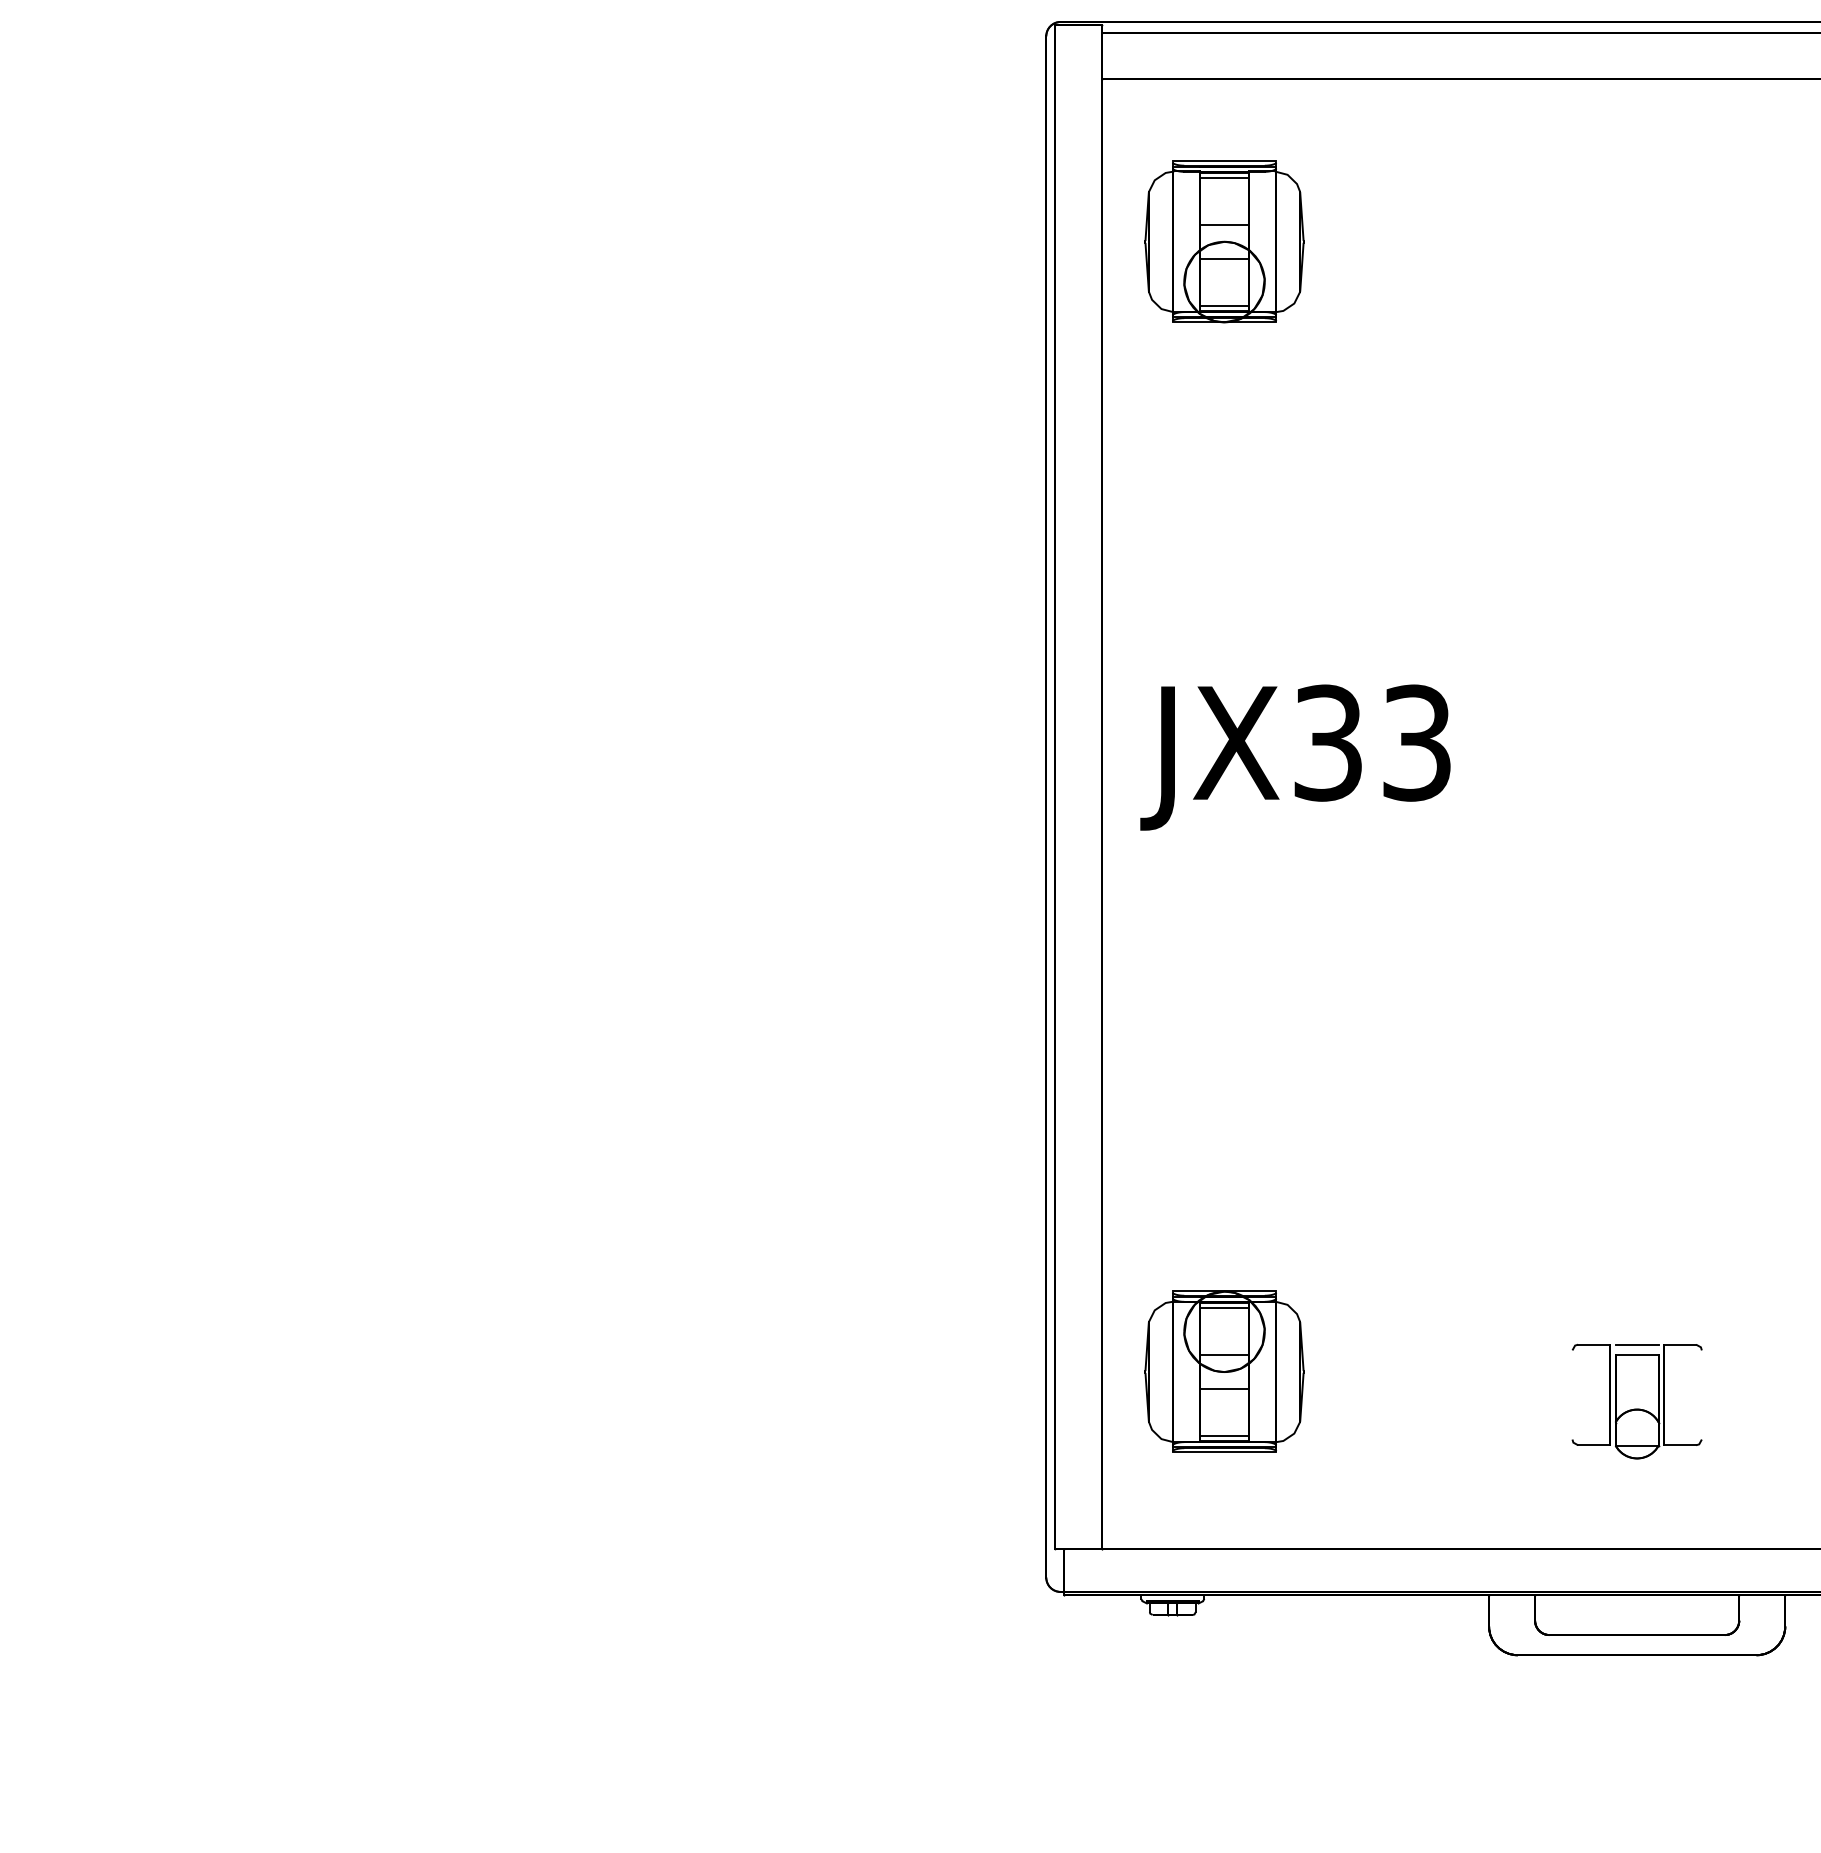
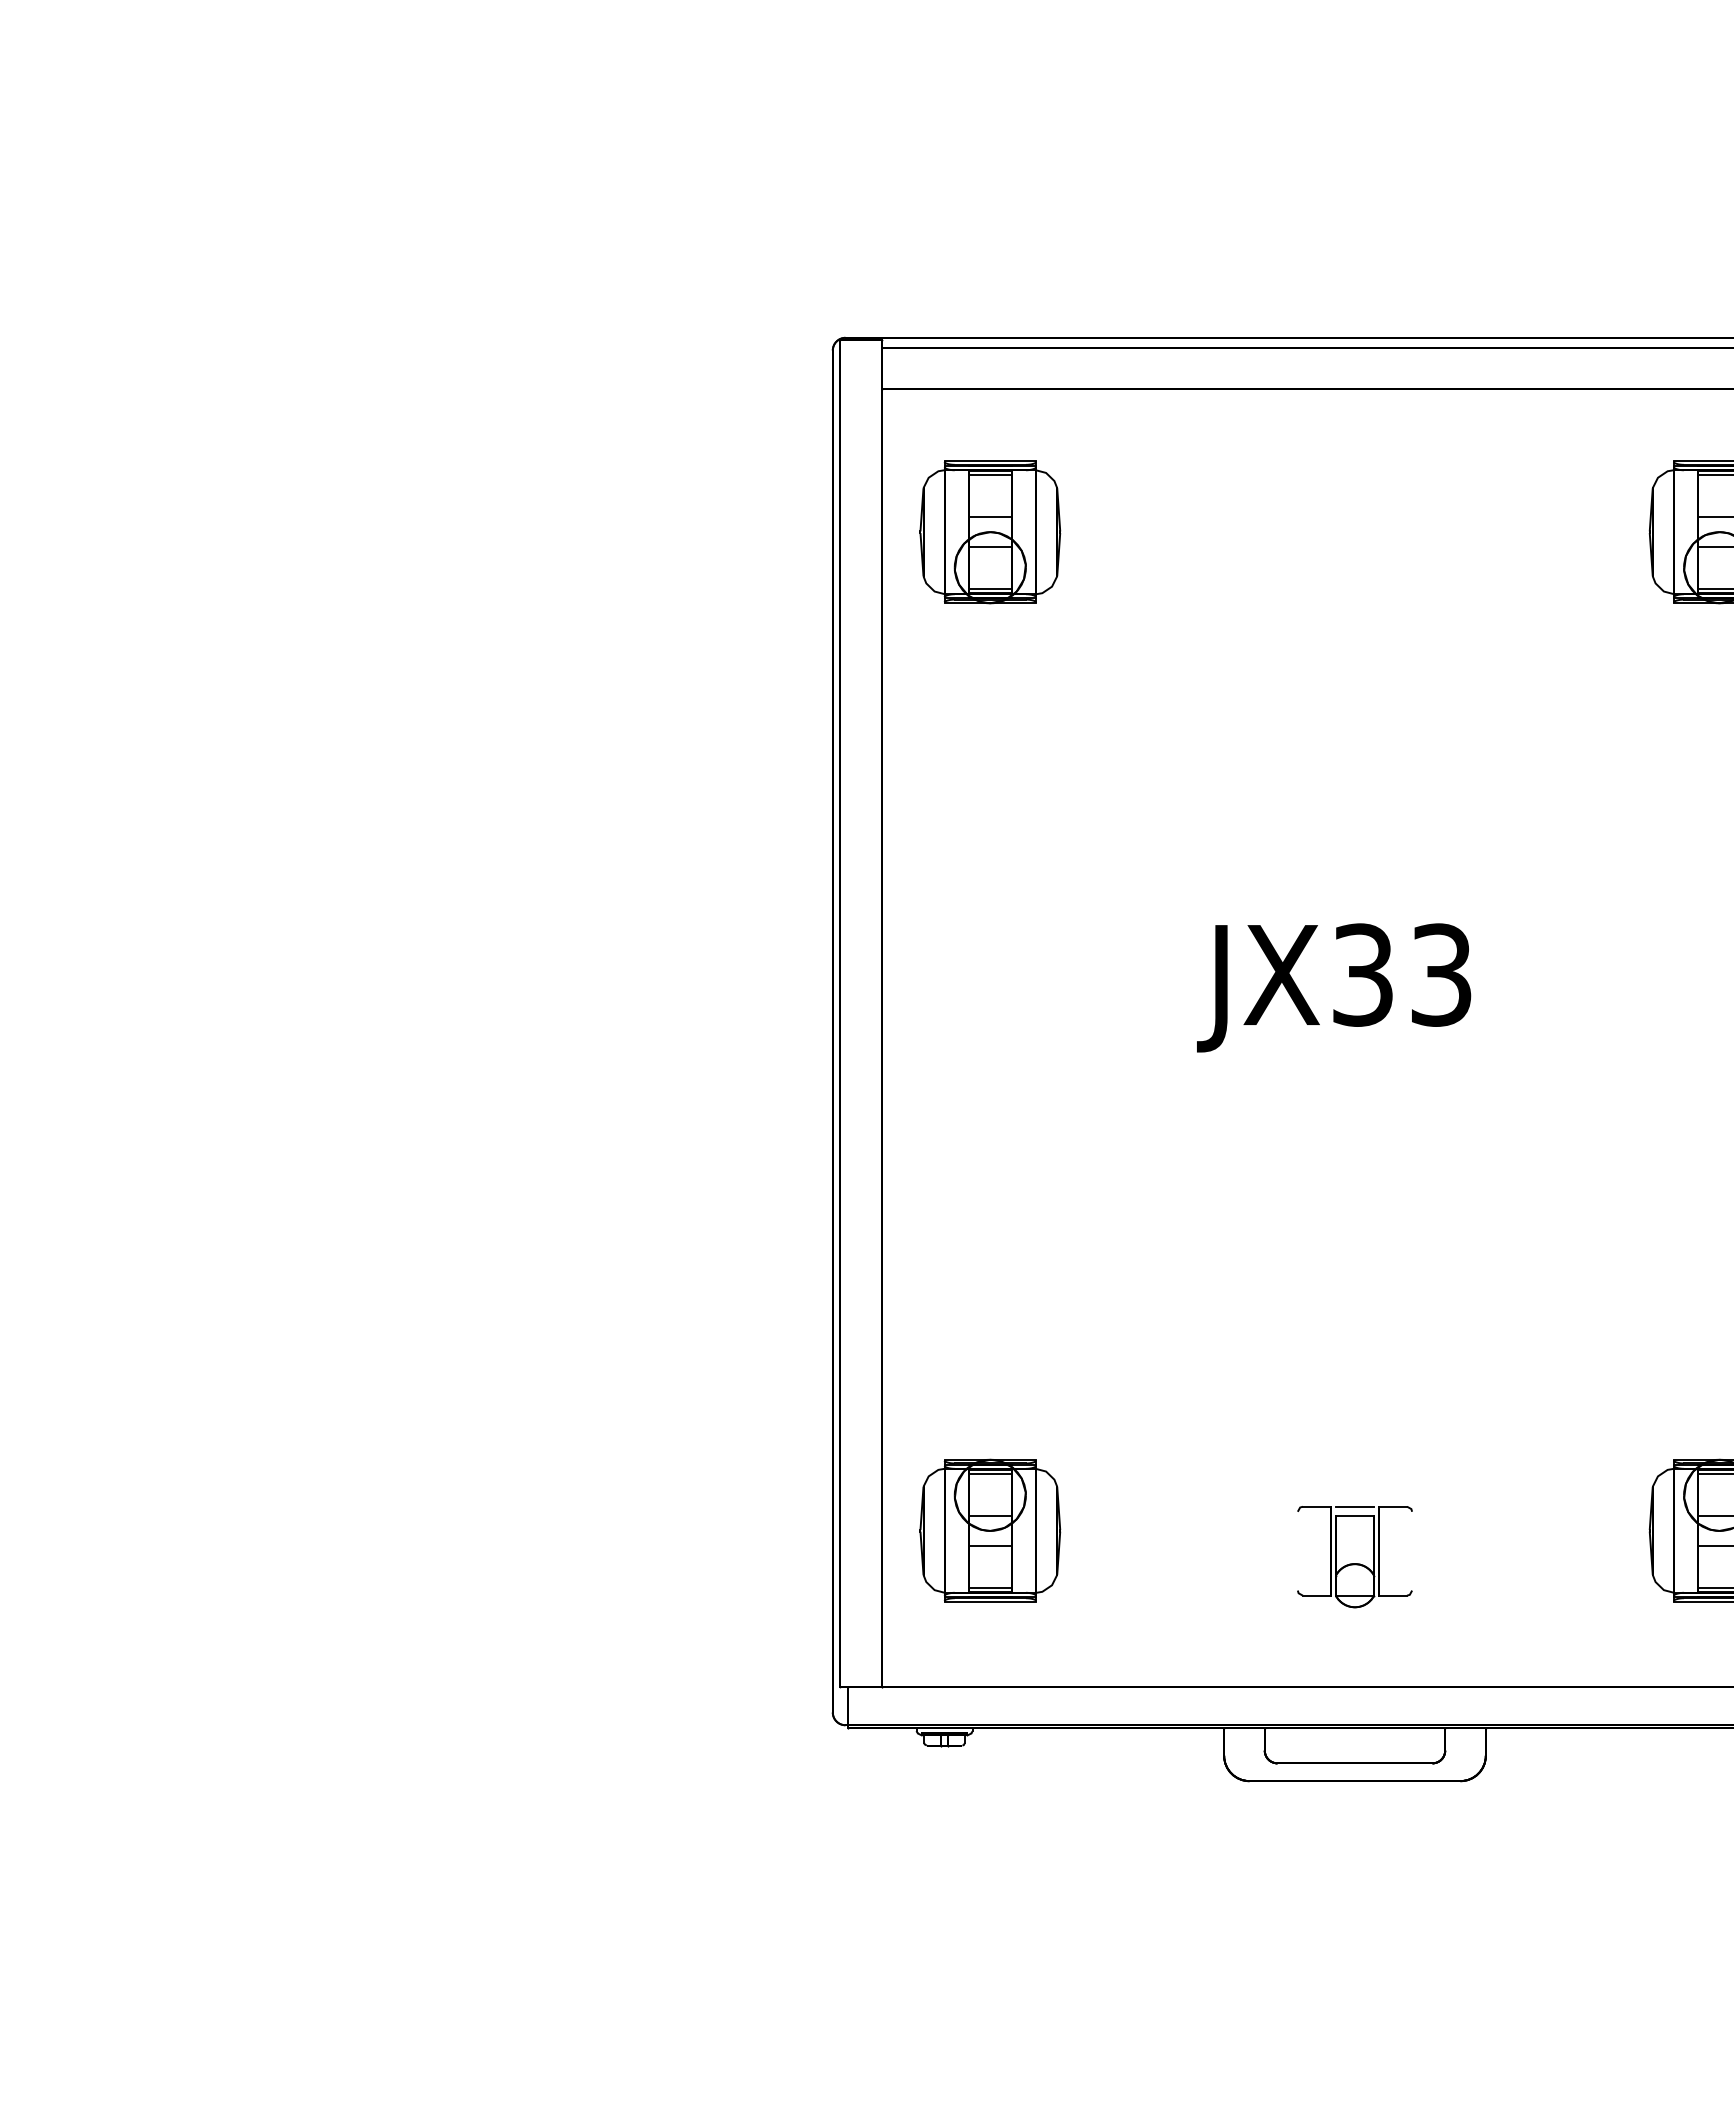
text: (1295, 757) -> (1334, 987), moved

